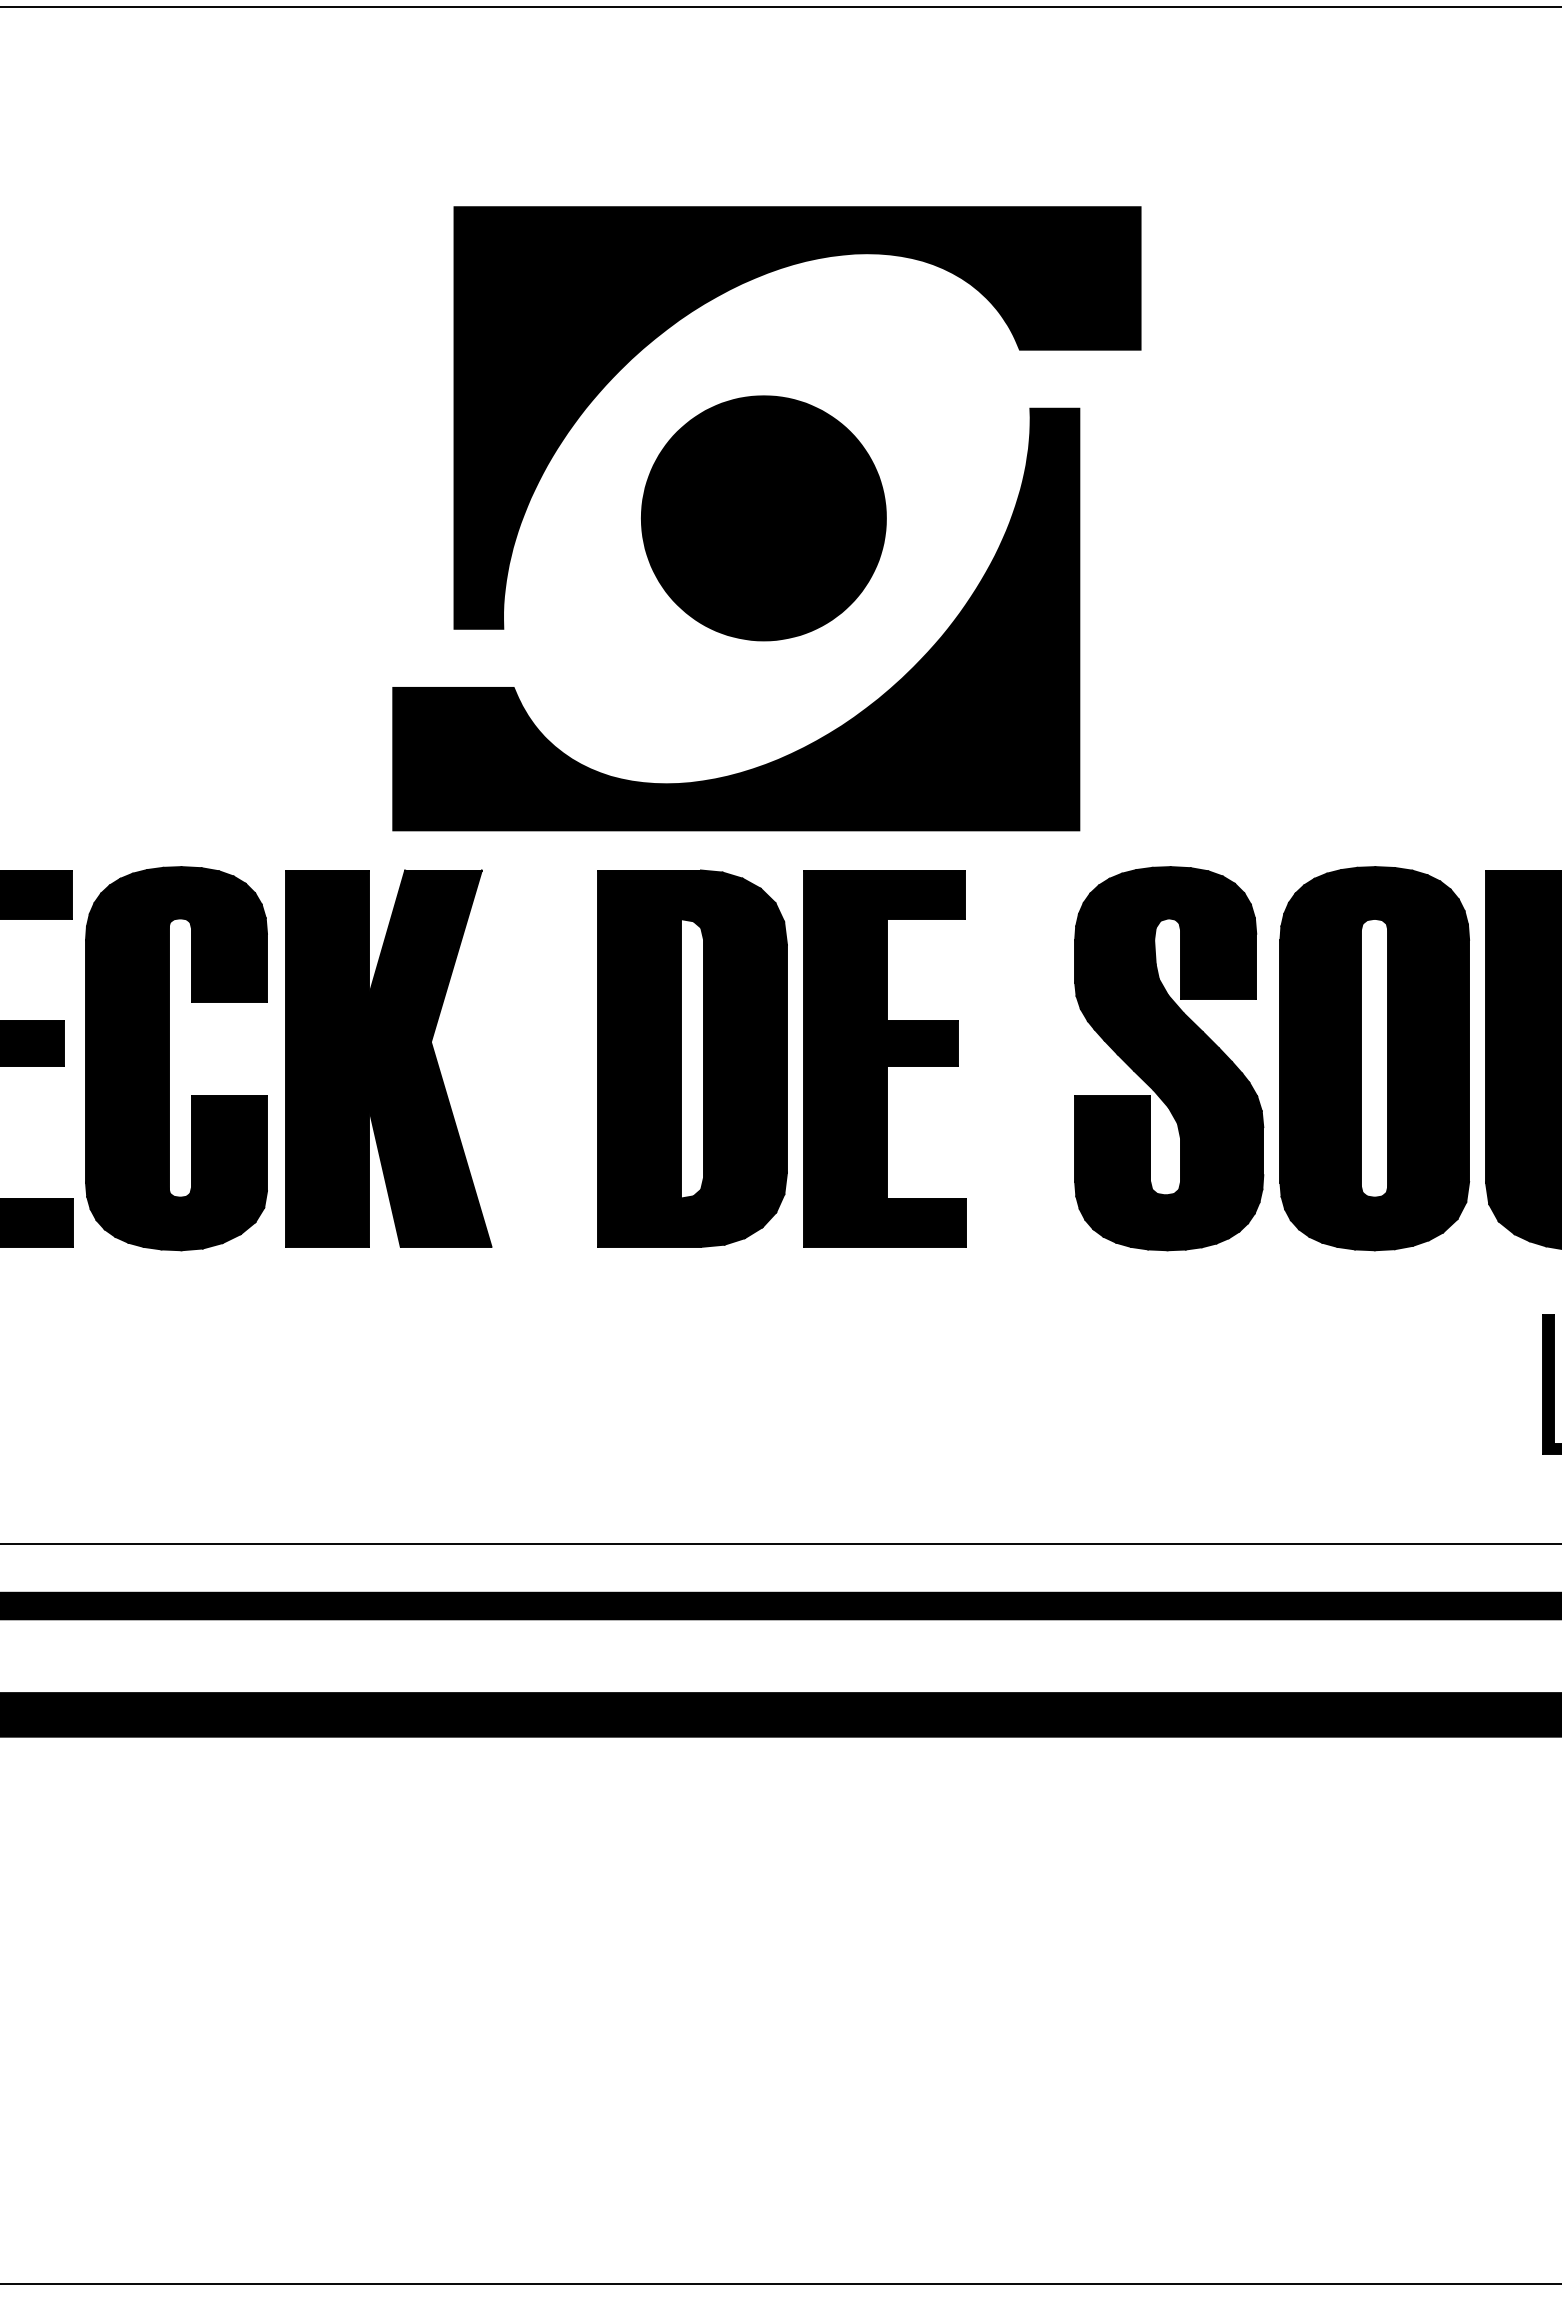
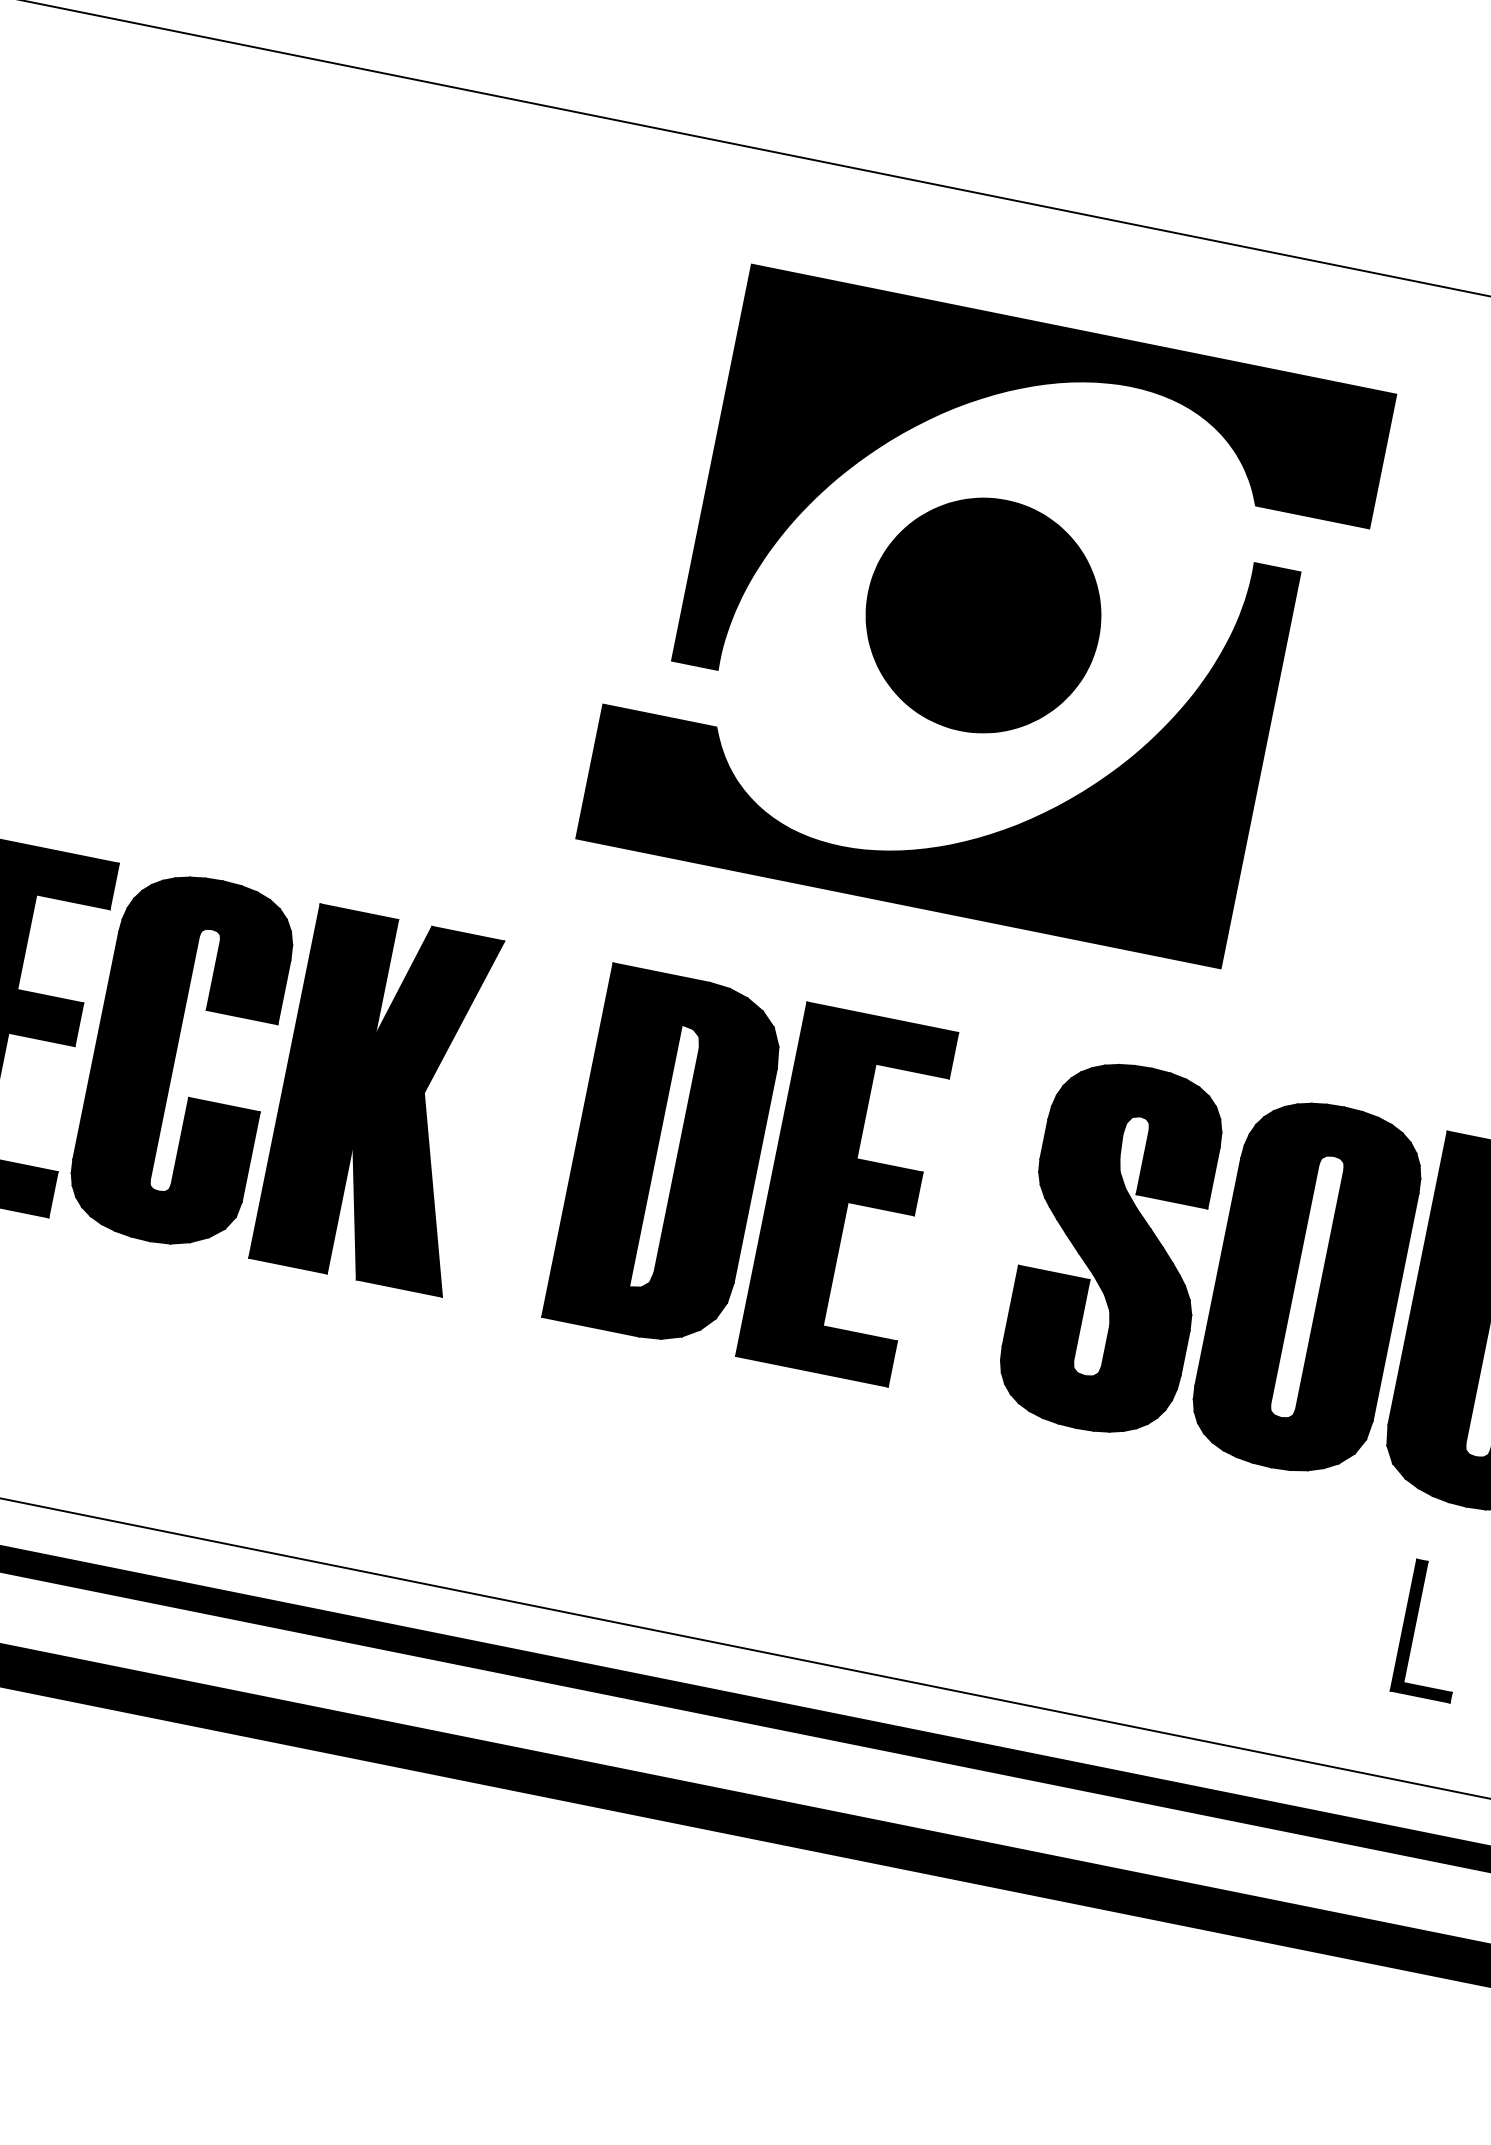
part: (766, 518) -> (985, 616), moved

